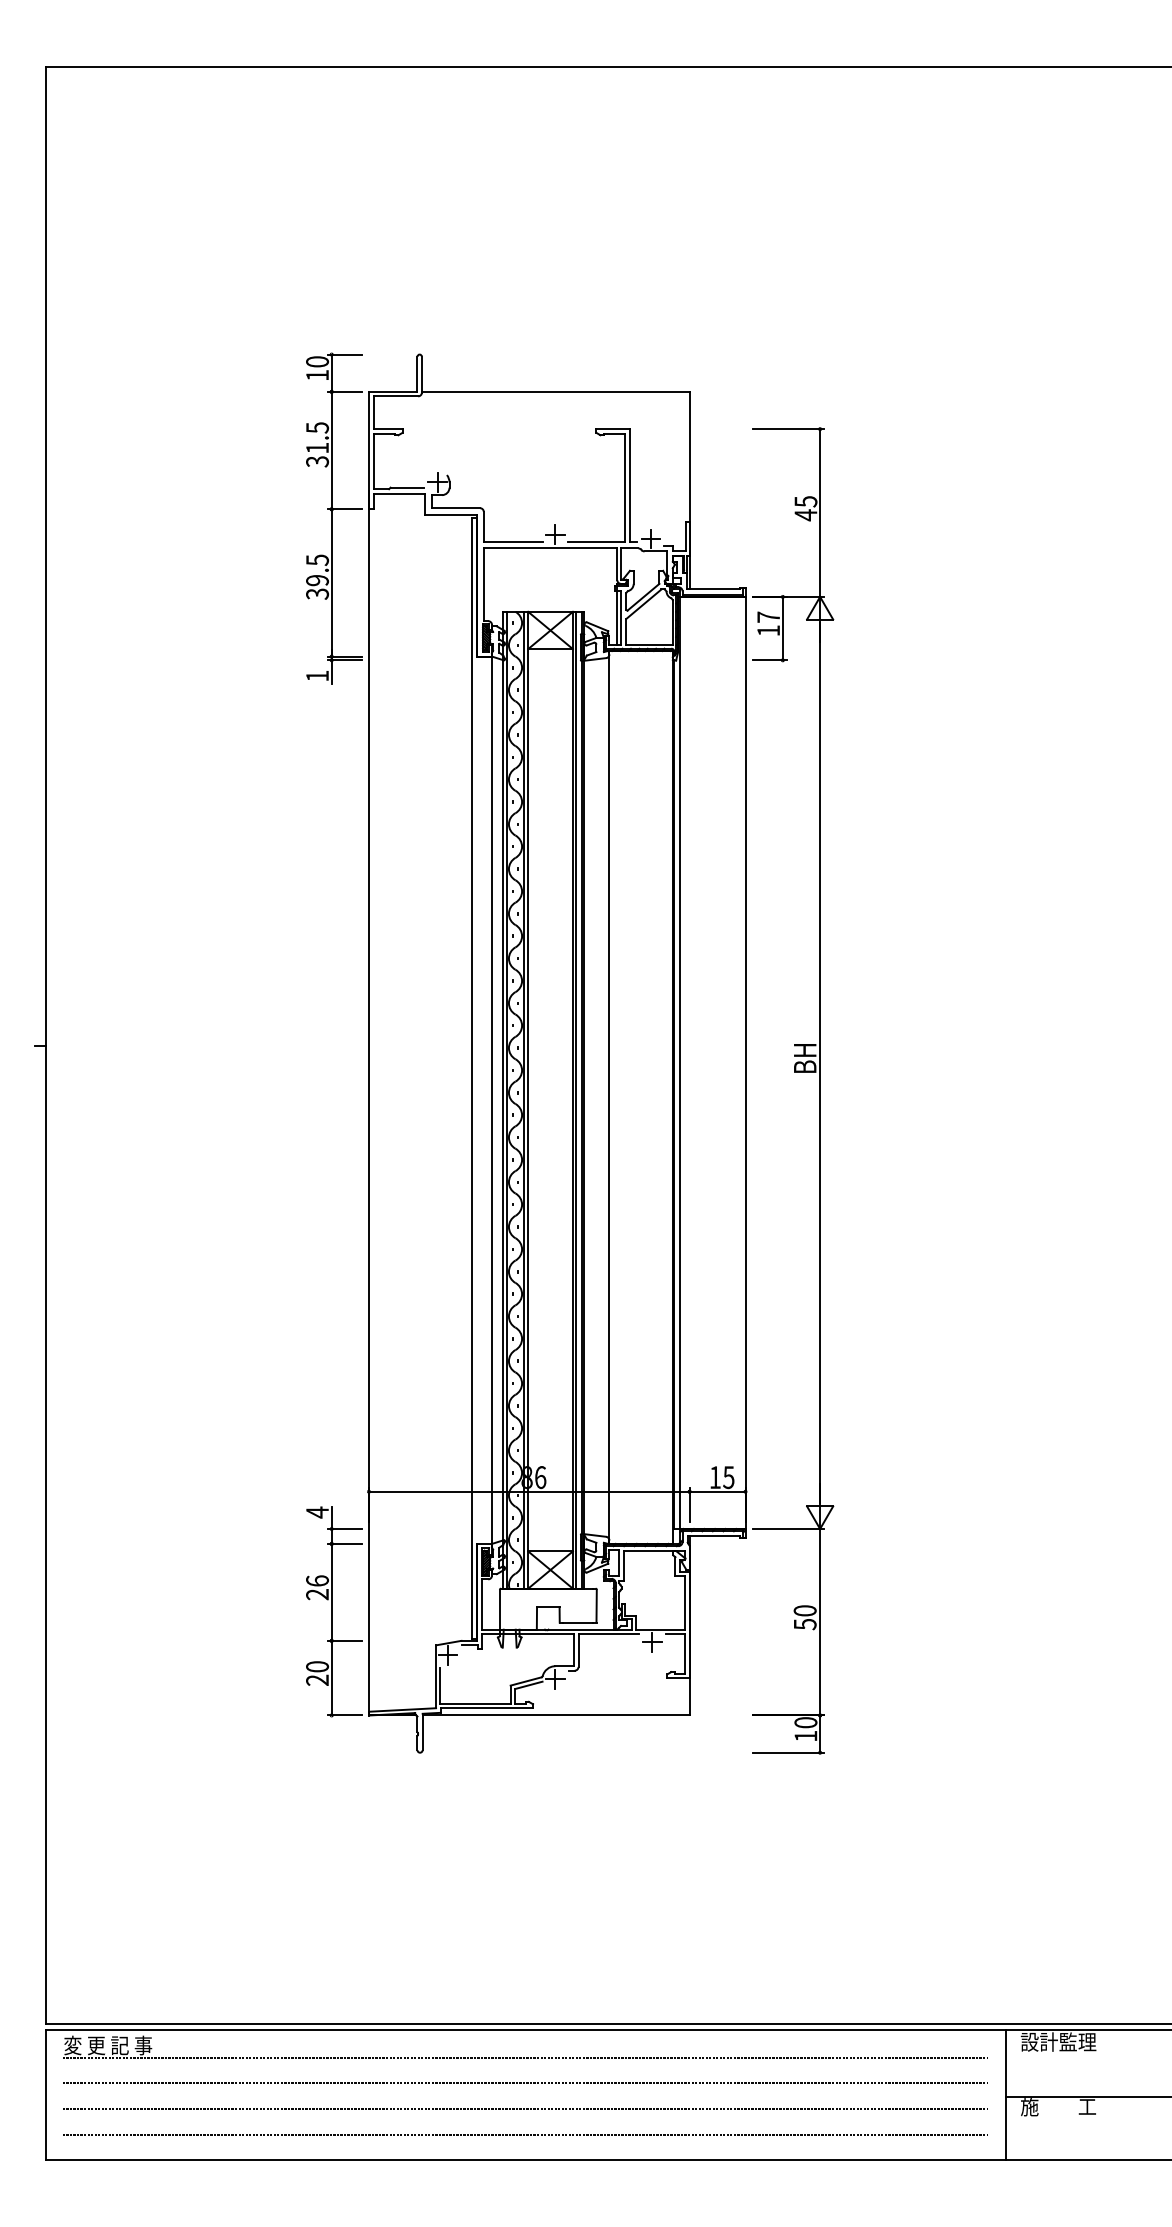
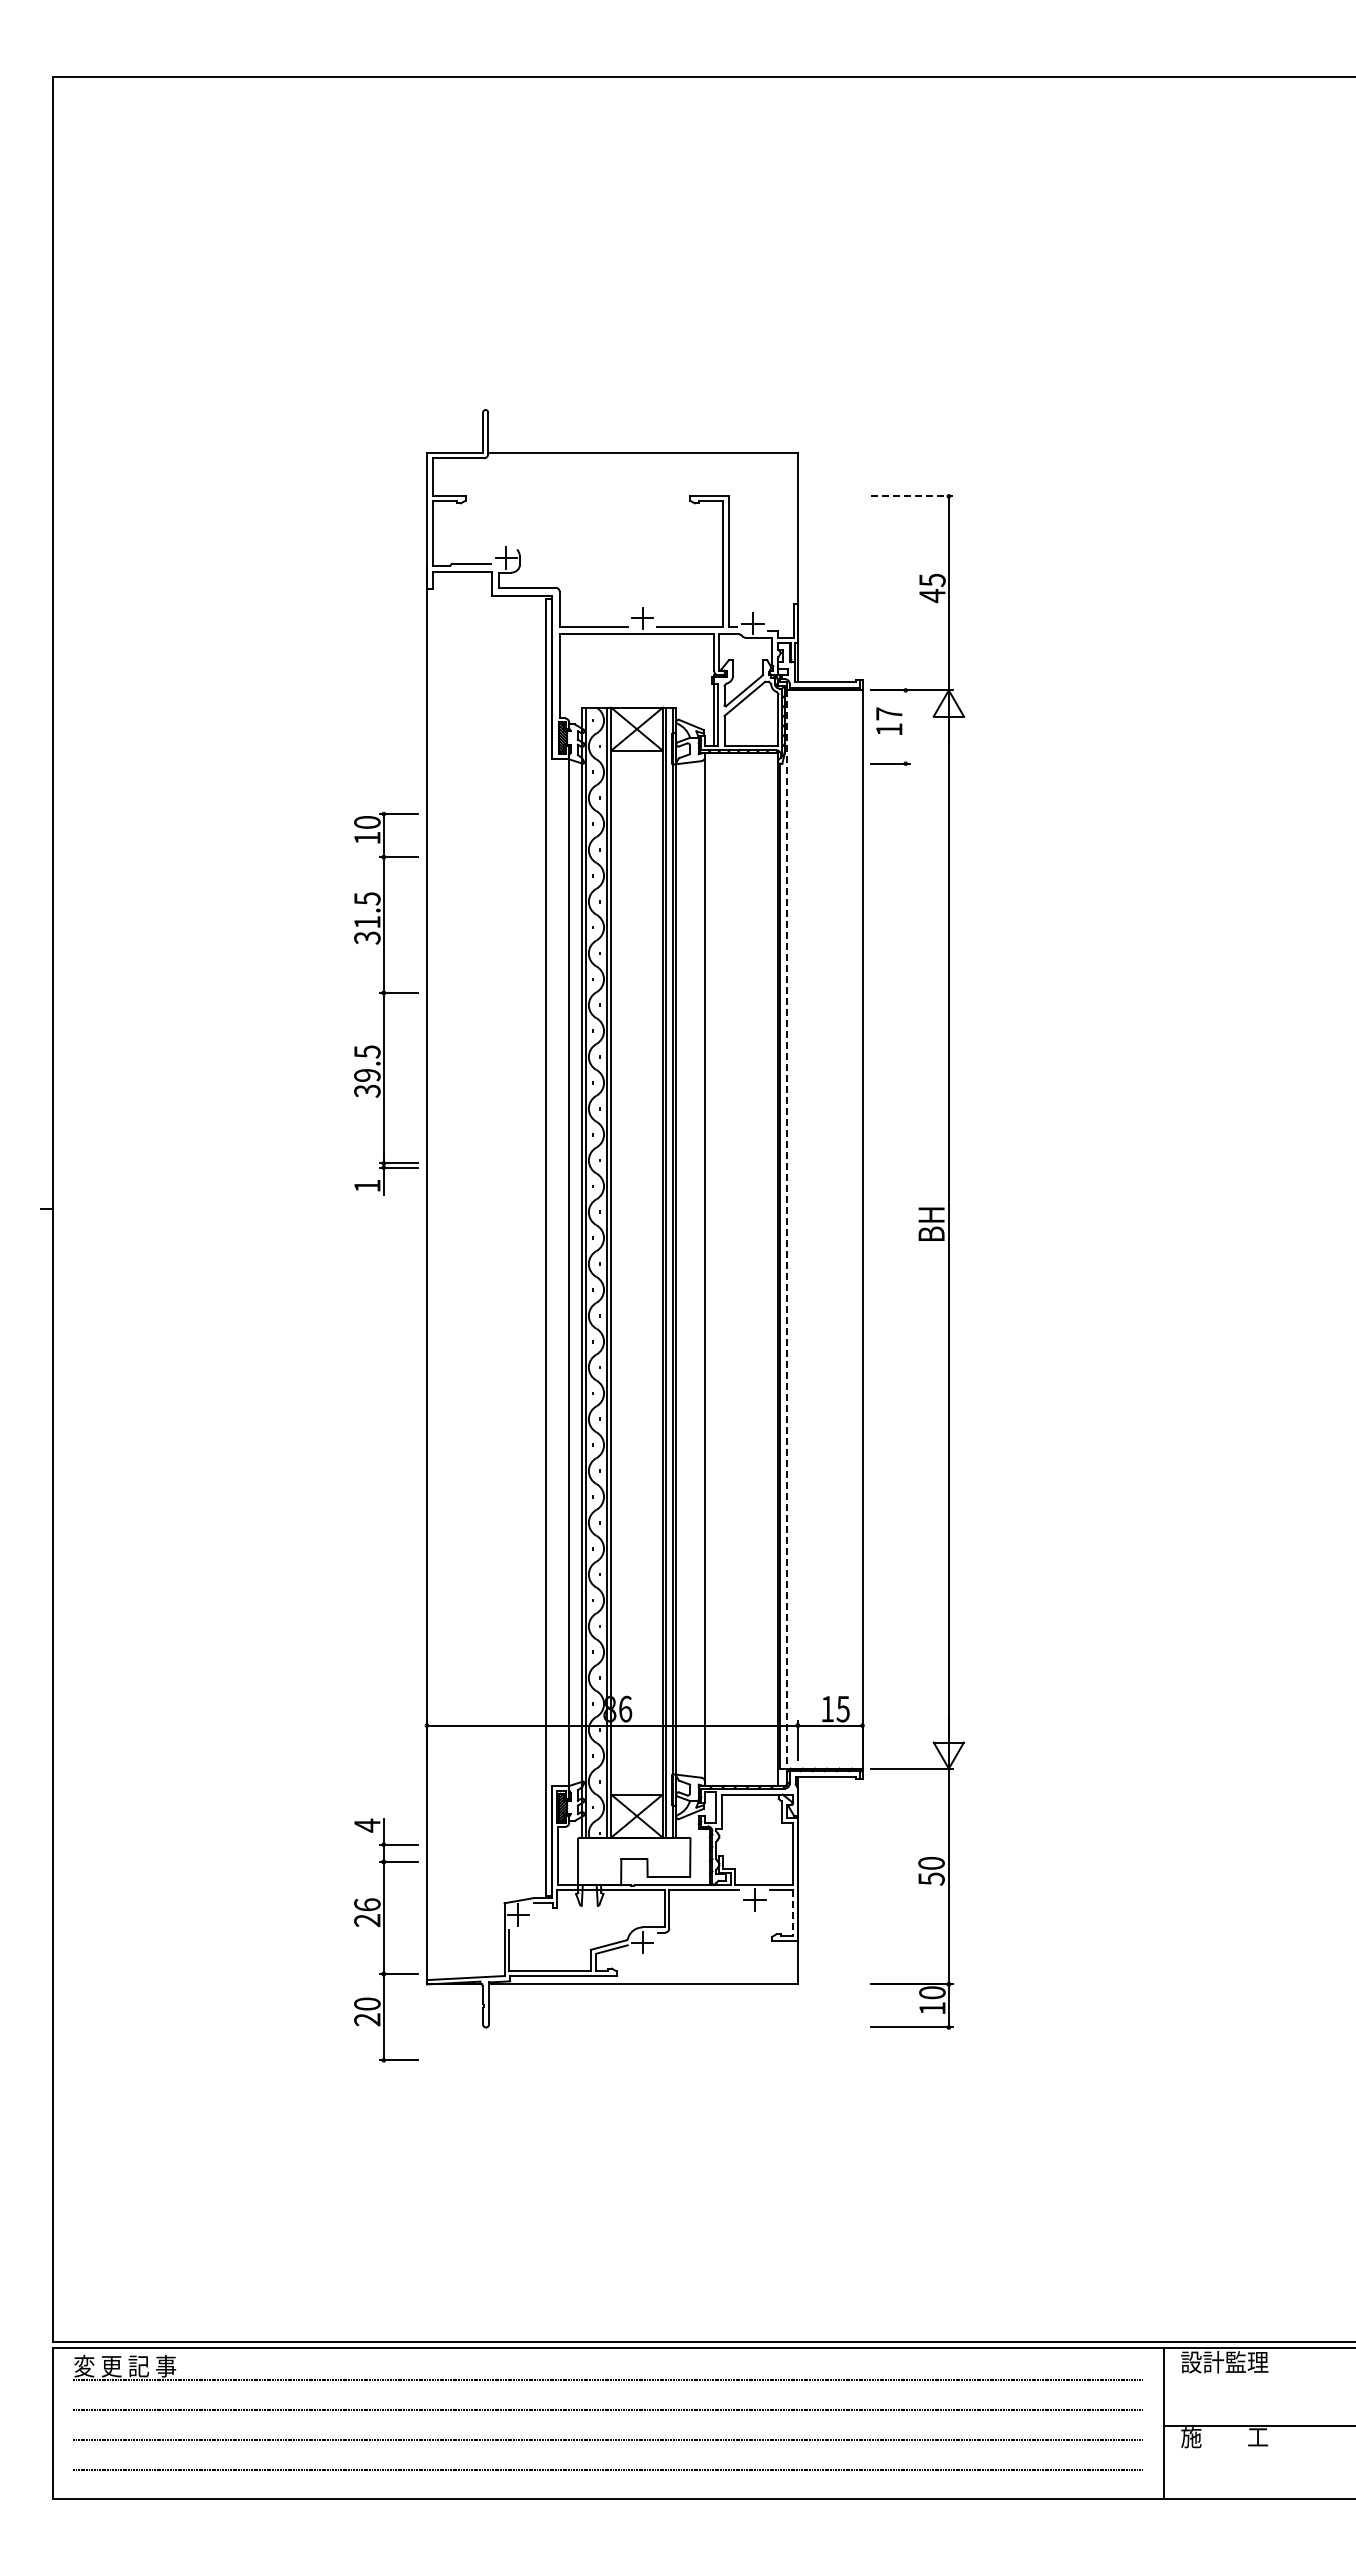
line: (788, 429) -> (912, 496), solid -> dashed
part: (334, 518) -> (386, 1003), moved
line: (782, 628) -> (905, 726), removed
line: (680, 1063) -> (787, 1230), solid -> dashed
part: (334, 1611) -> (386, 1940), moved
line: (684, 1654) -> (792, 1913), solid -> dashed

